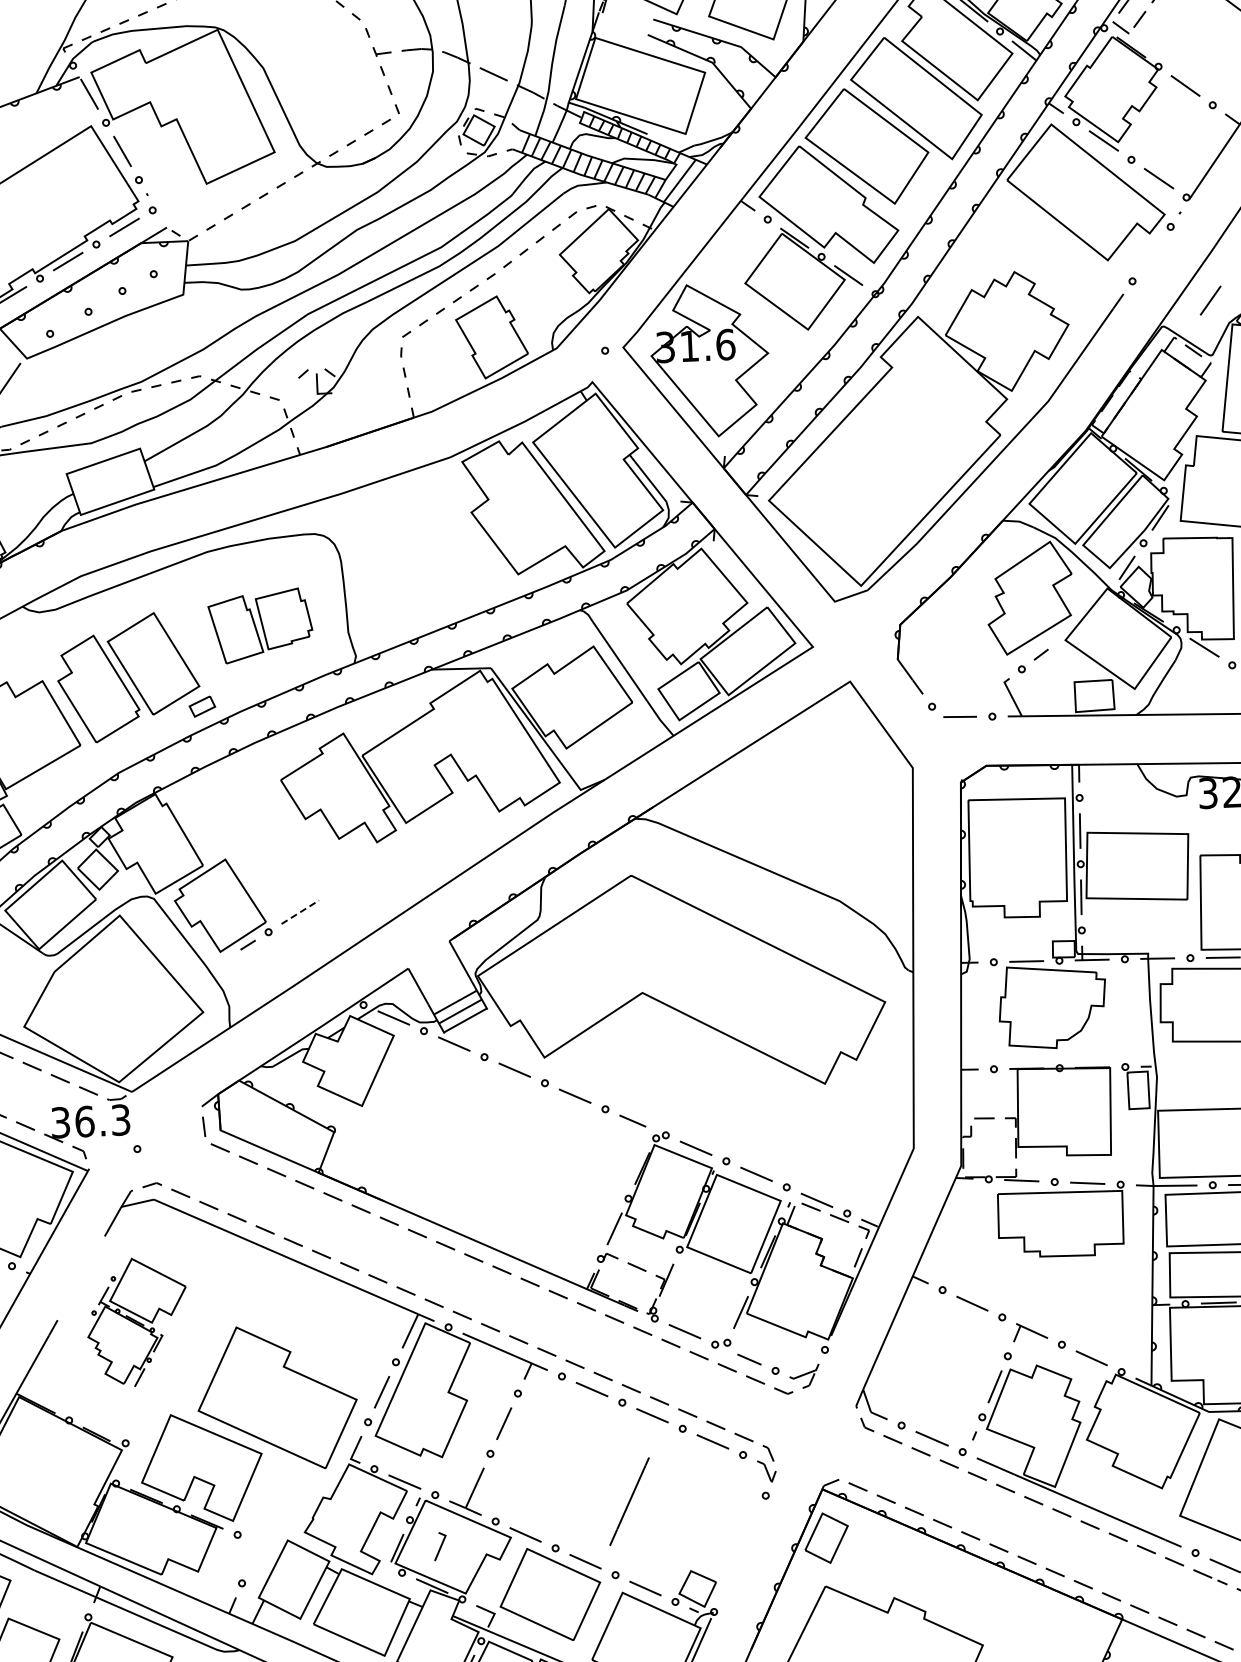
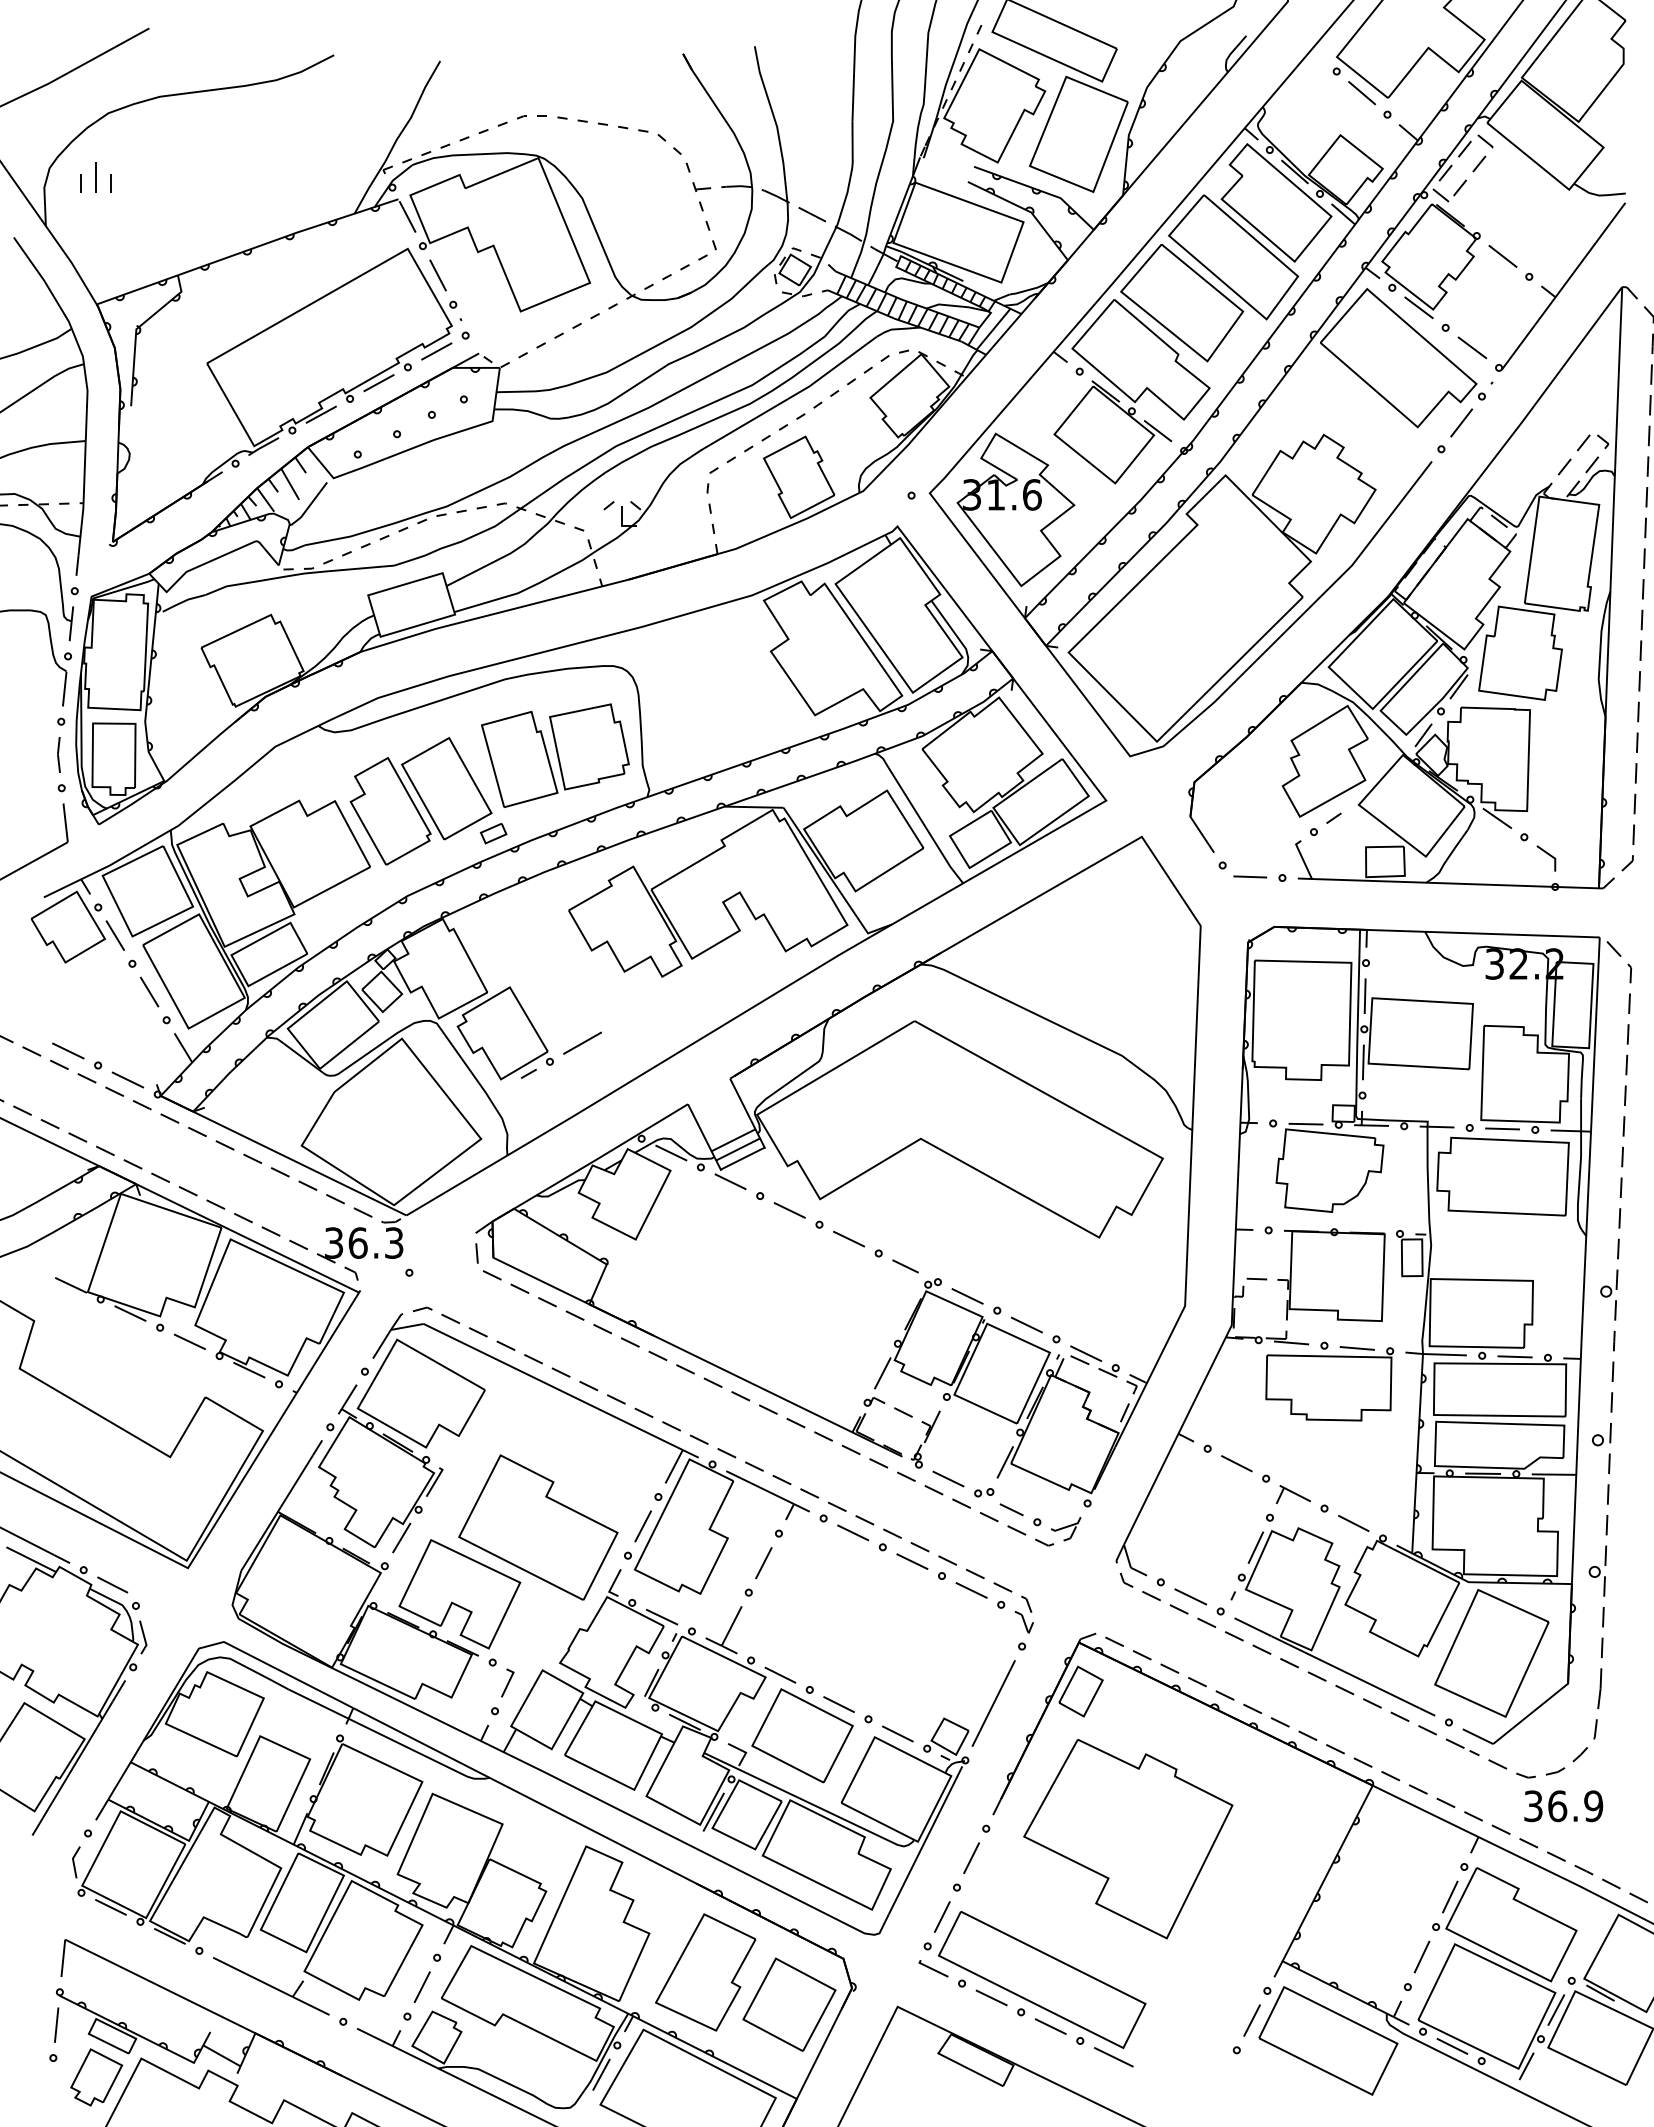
line: (1210, 300) -> (1461, 422), moved
part: (260, 625) -> (555, 755), size x1.43
line: (301, 912) -> (583, 1043), dashed -> solid
part: (137, 1321) -> (401, 1445), size x1.67
line: (629, 1501) -> (993, 1703), moved
line: (440, 1545) -> (507, 1682), moved

